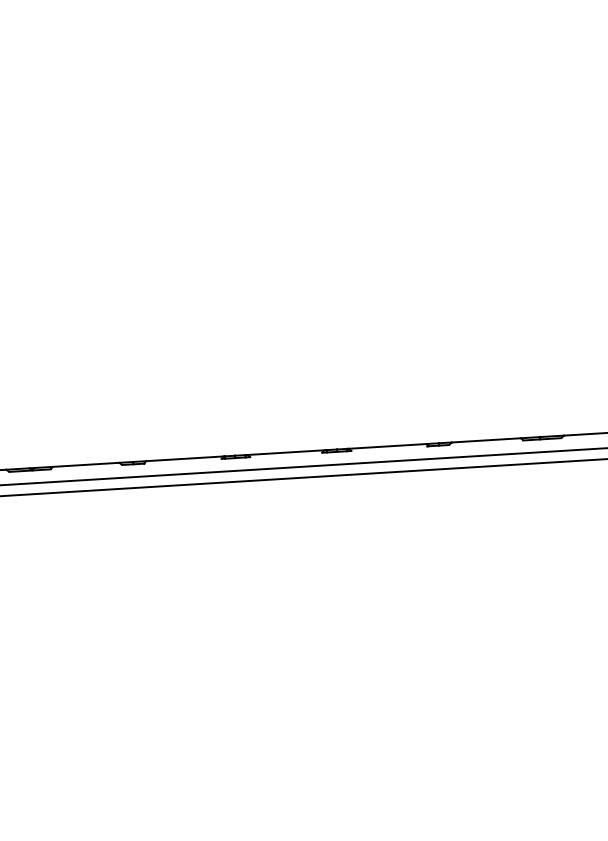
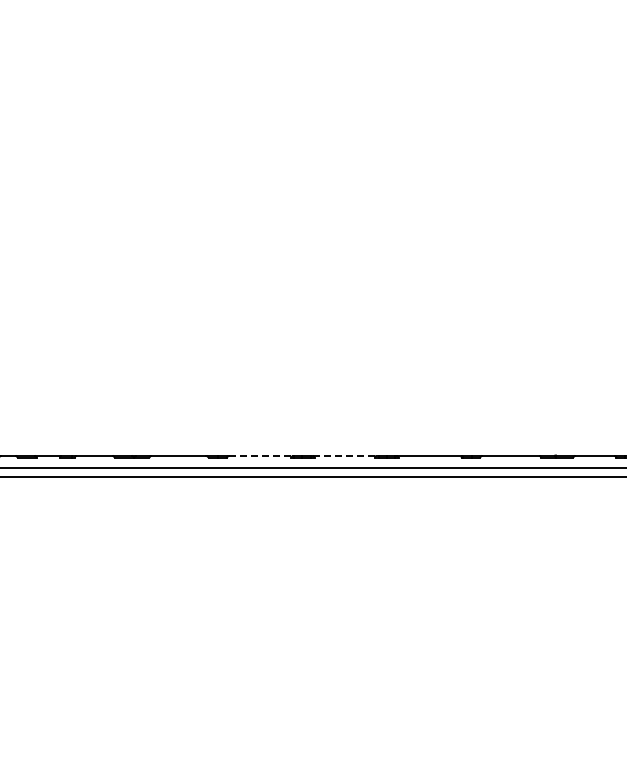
line: (285, 452) -> (344, 455), solid -> dashed
line: (185, 458) -> (261, 455), solid -> dashed

